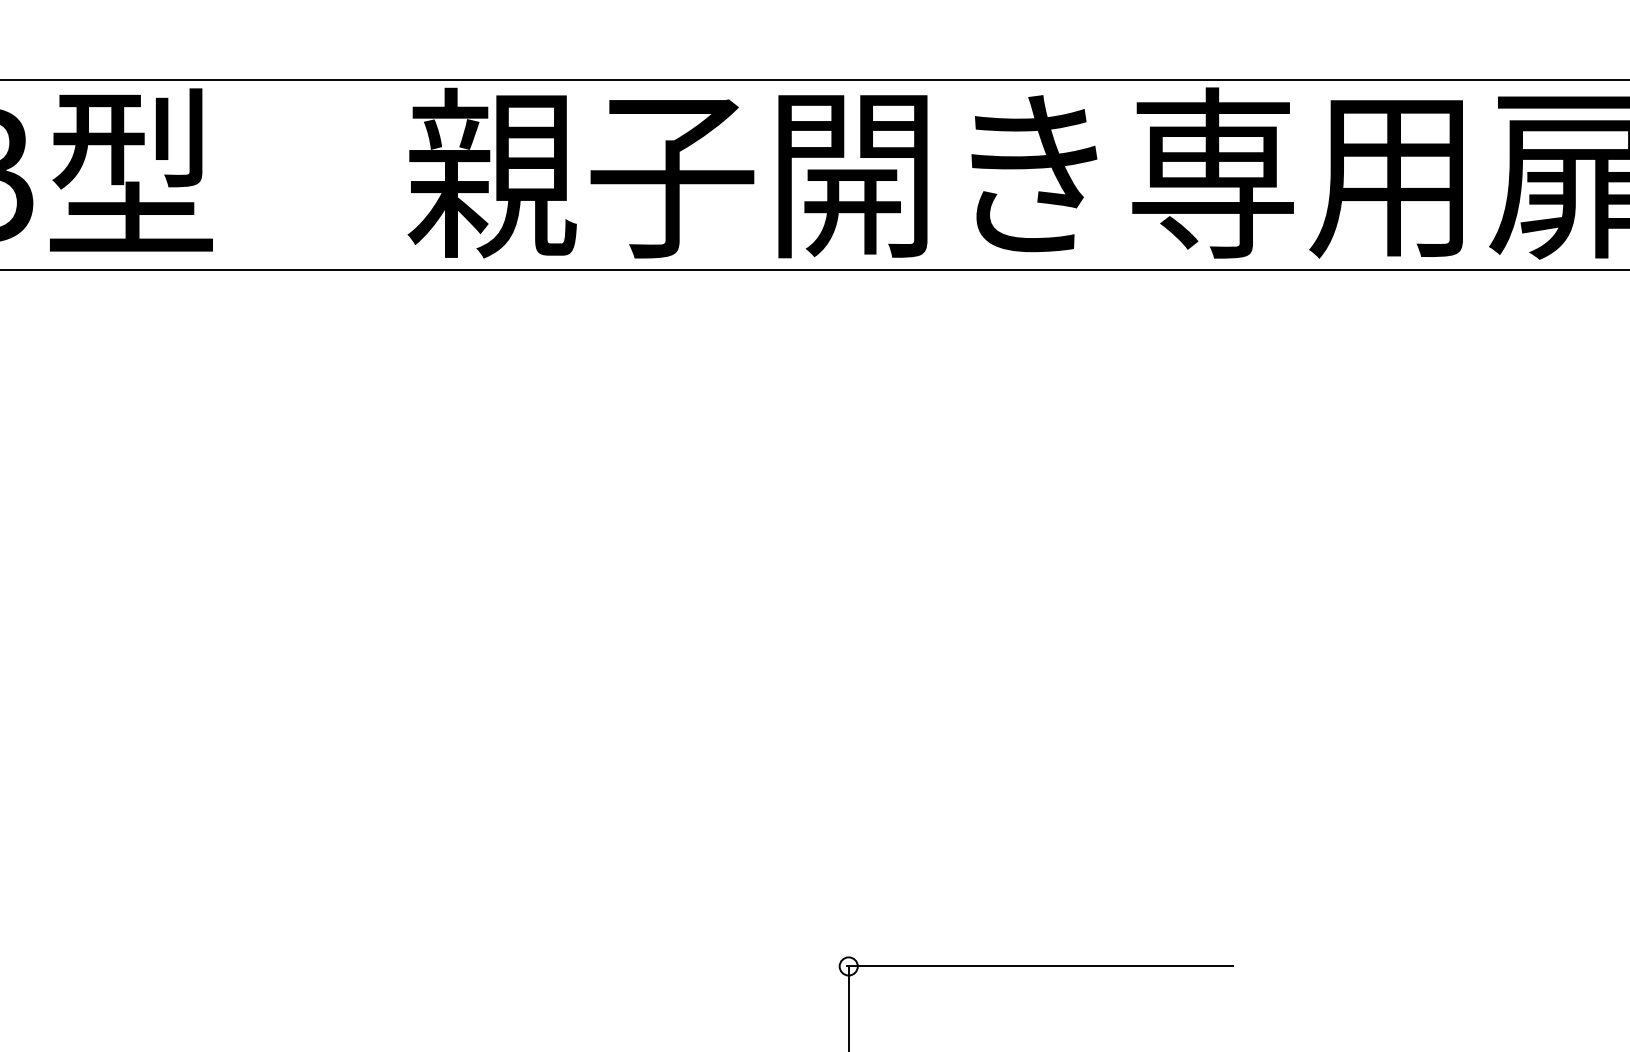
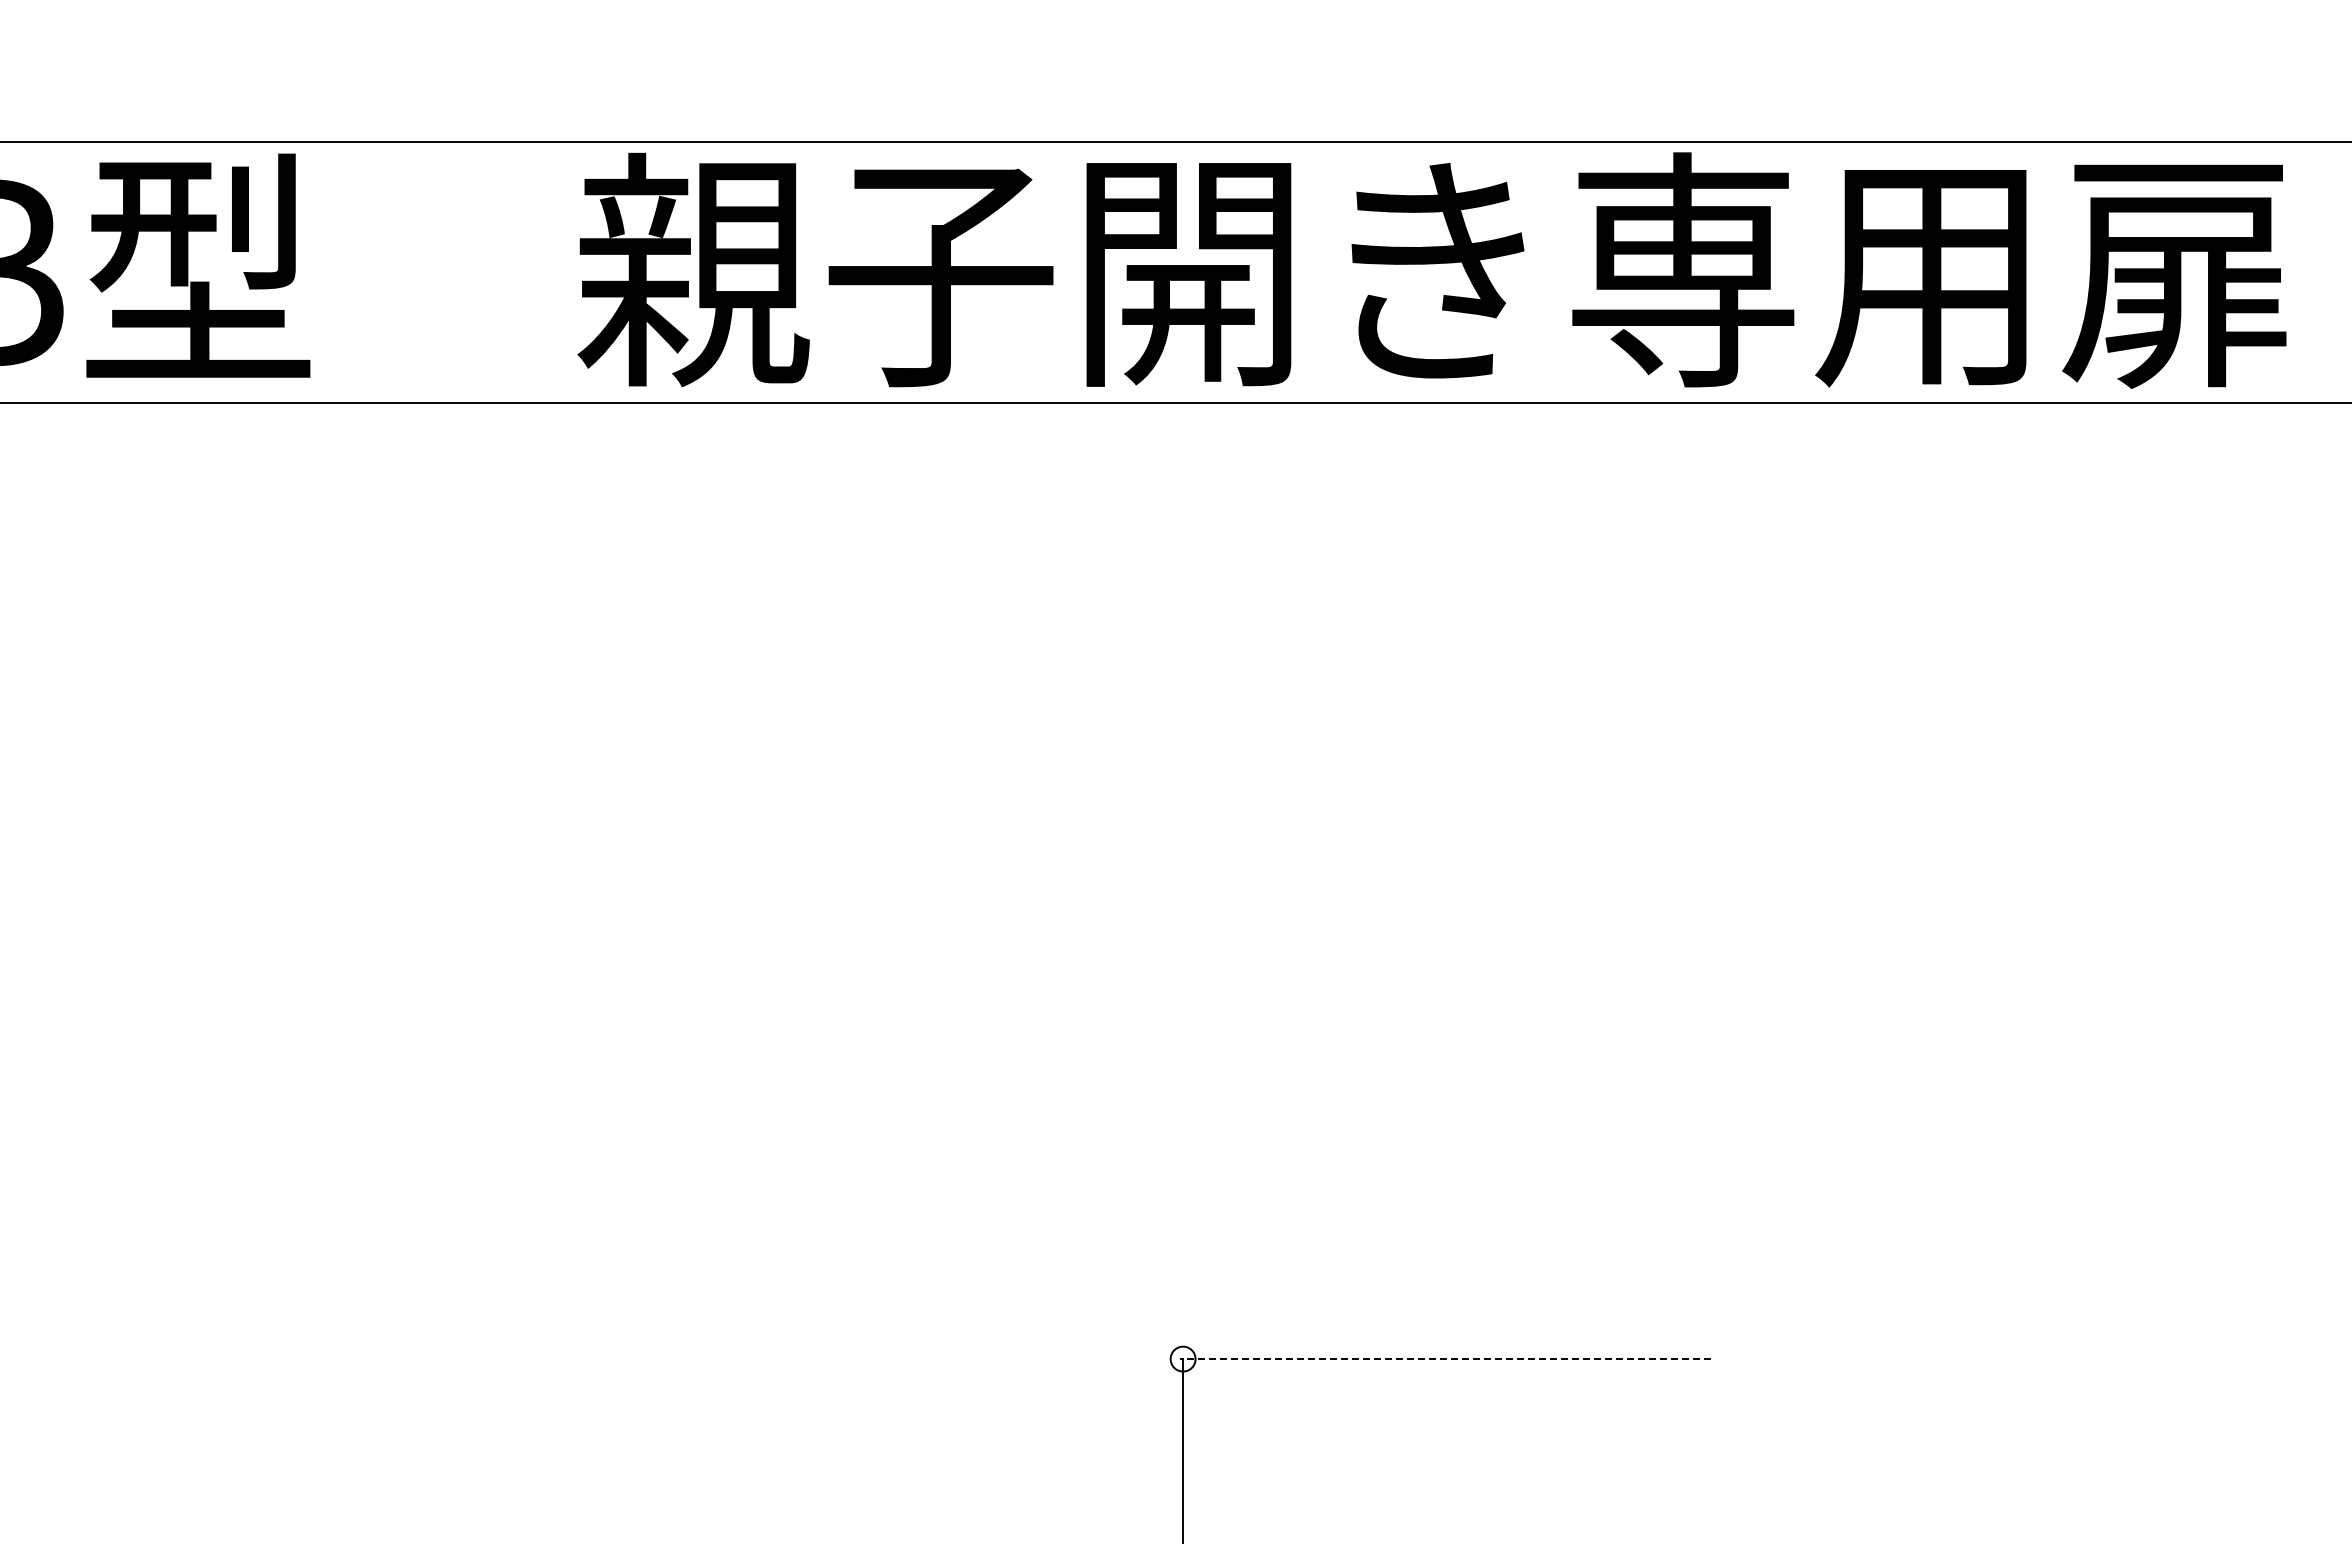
line: (1039, 966) -> (1444, 1359), solid -> dashed

